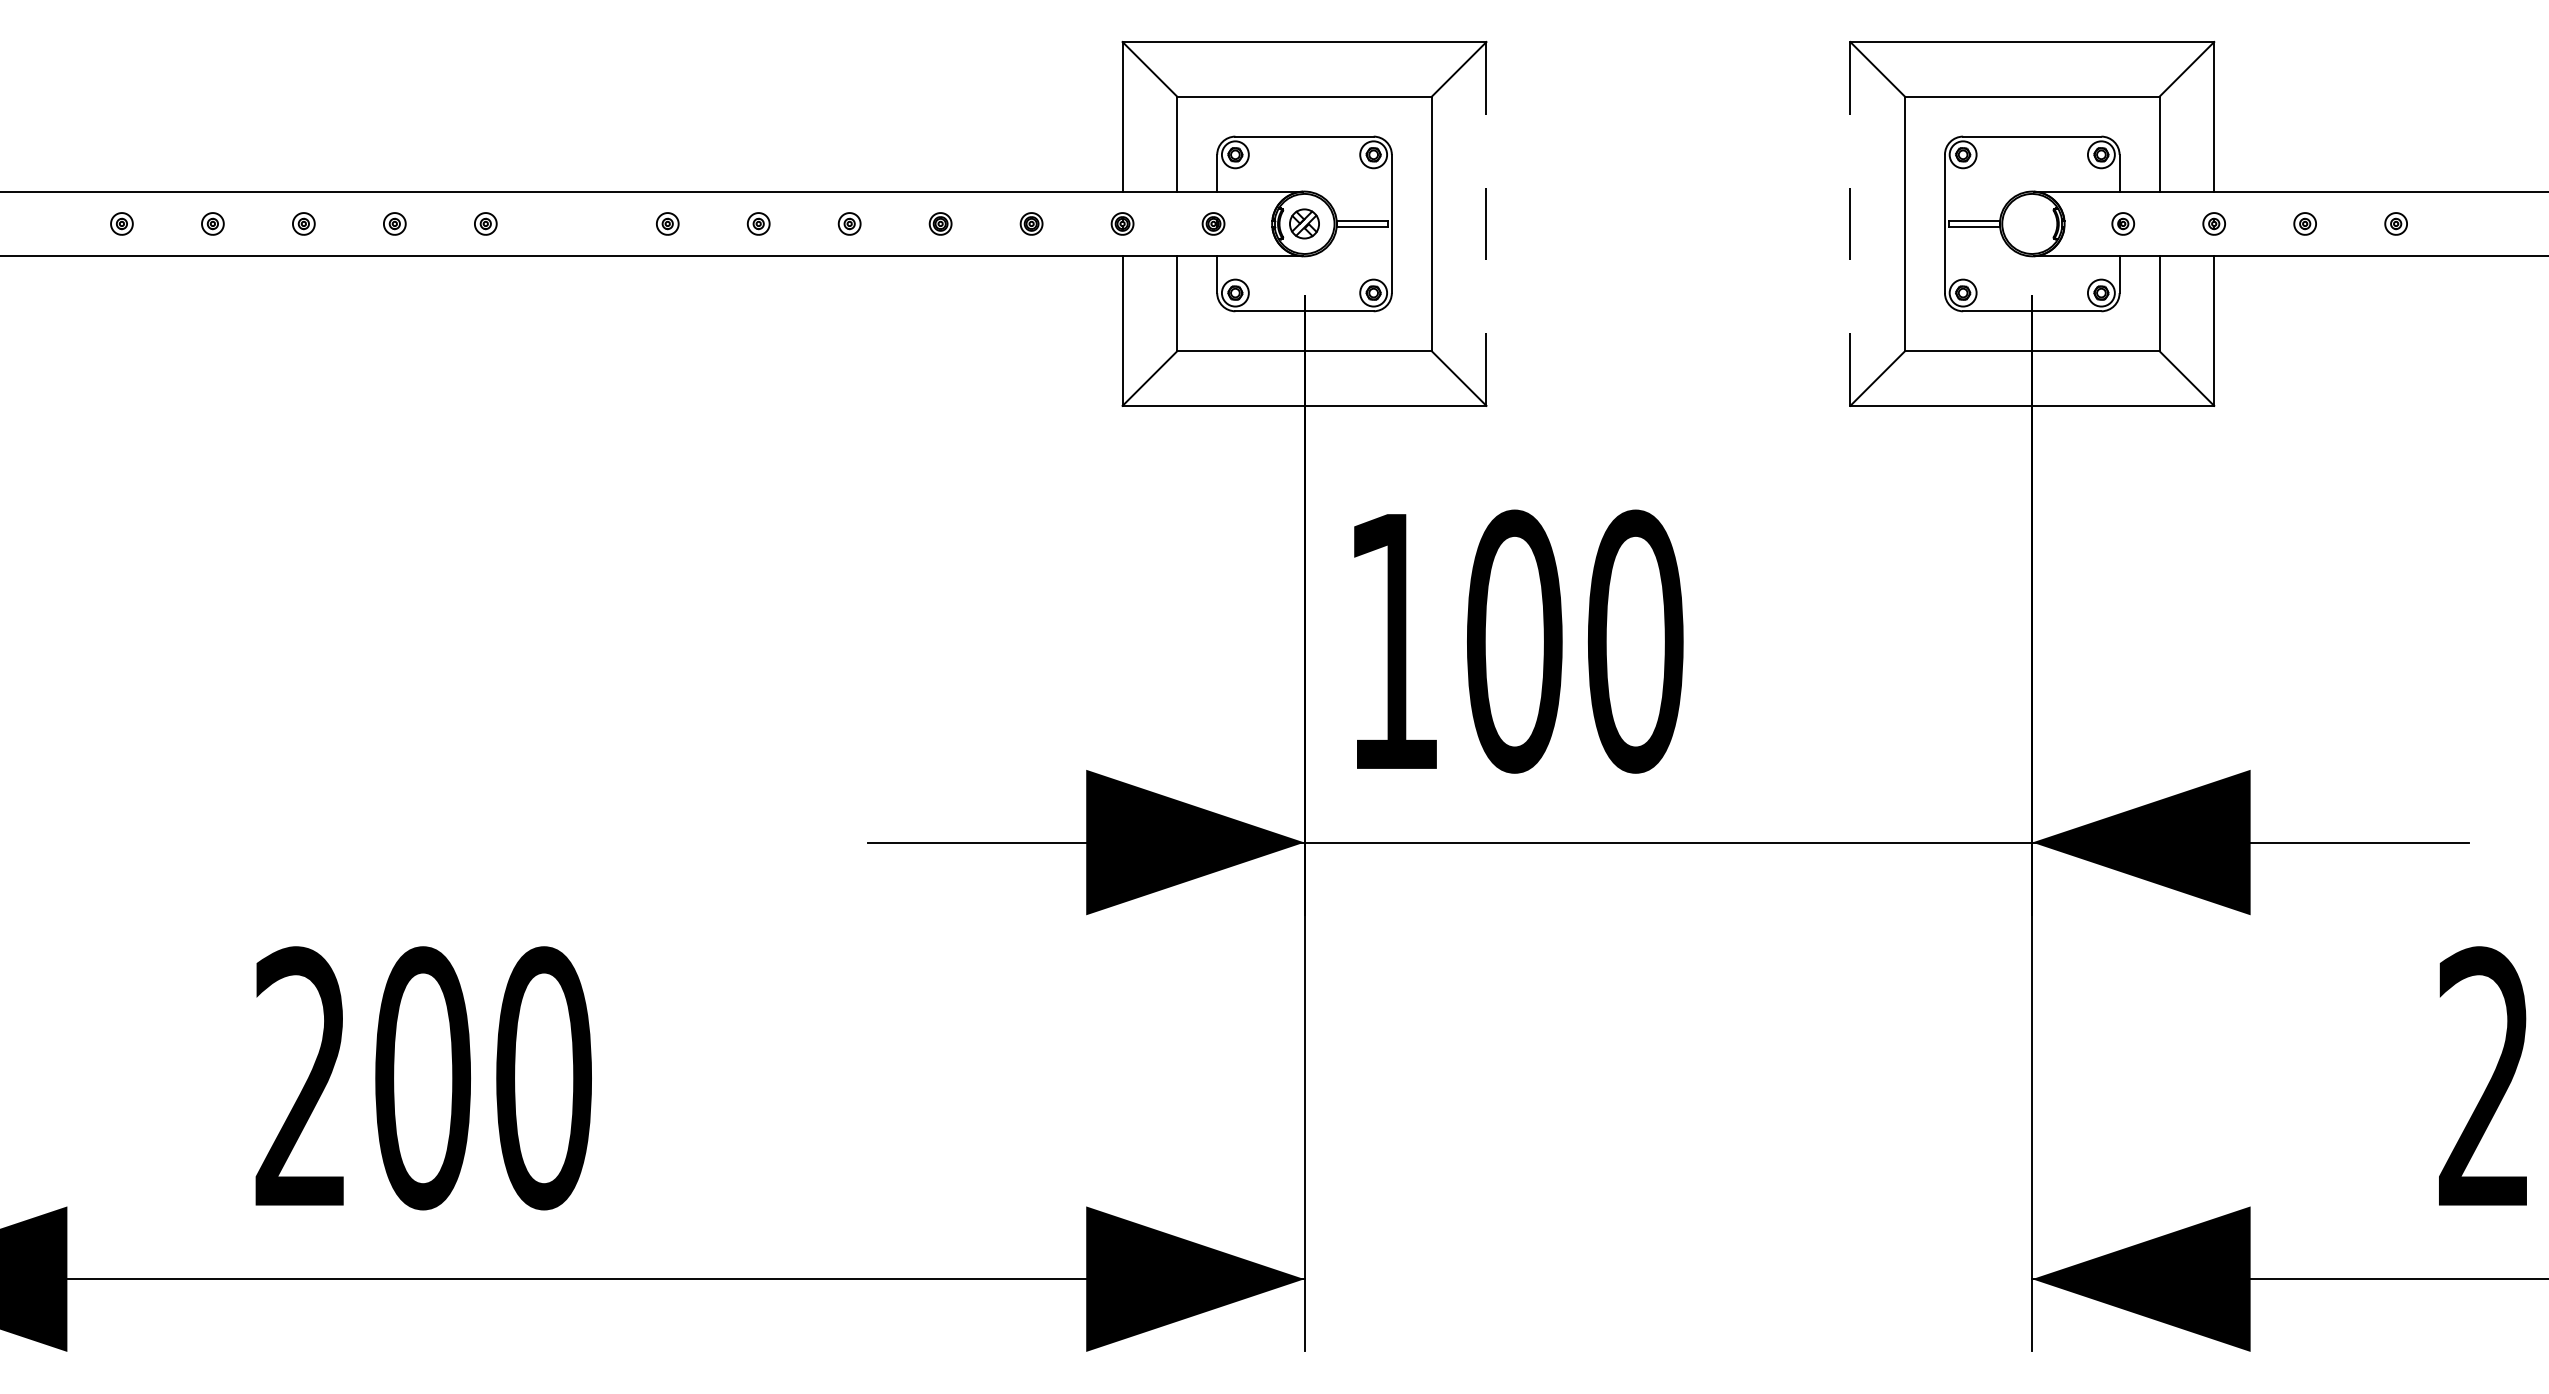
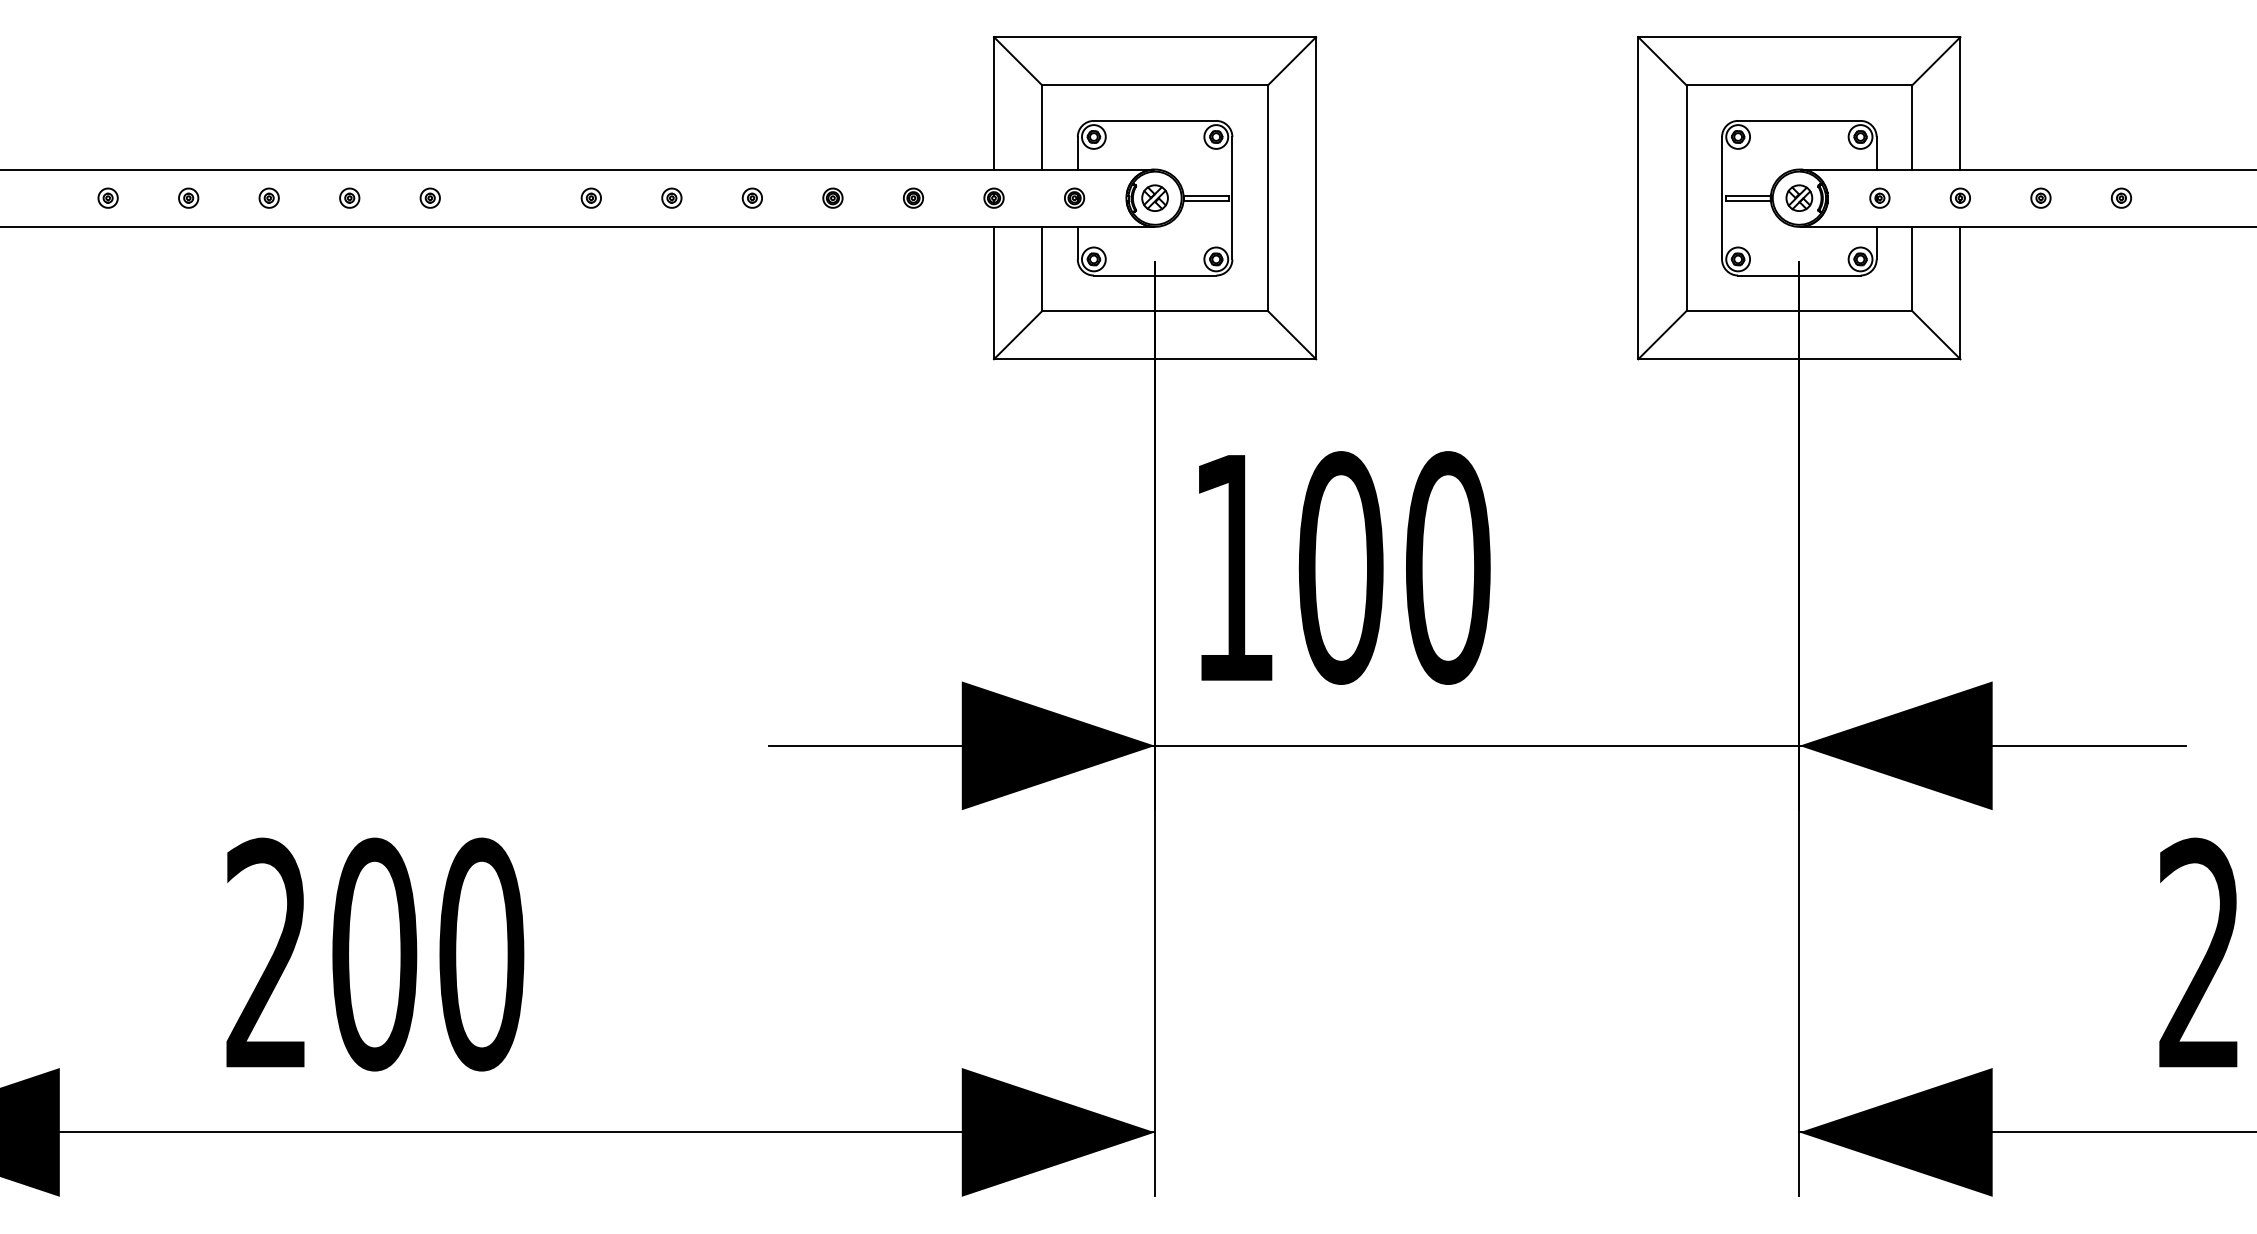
line: (1486, 223) -> (1316, 197), dashed -> solid
line: (1850, 223) -> (1638, 197), dashed -> solid
part: (2031, 223) -> (1798, 197), added

